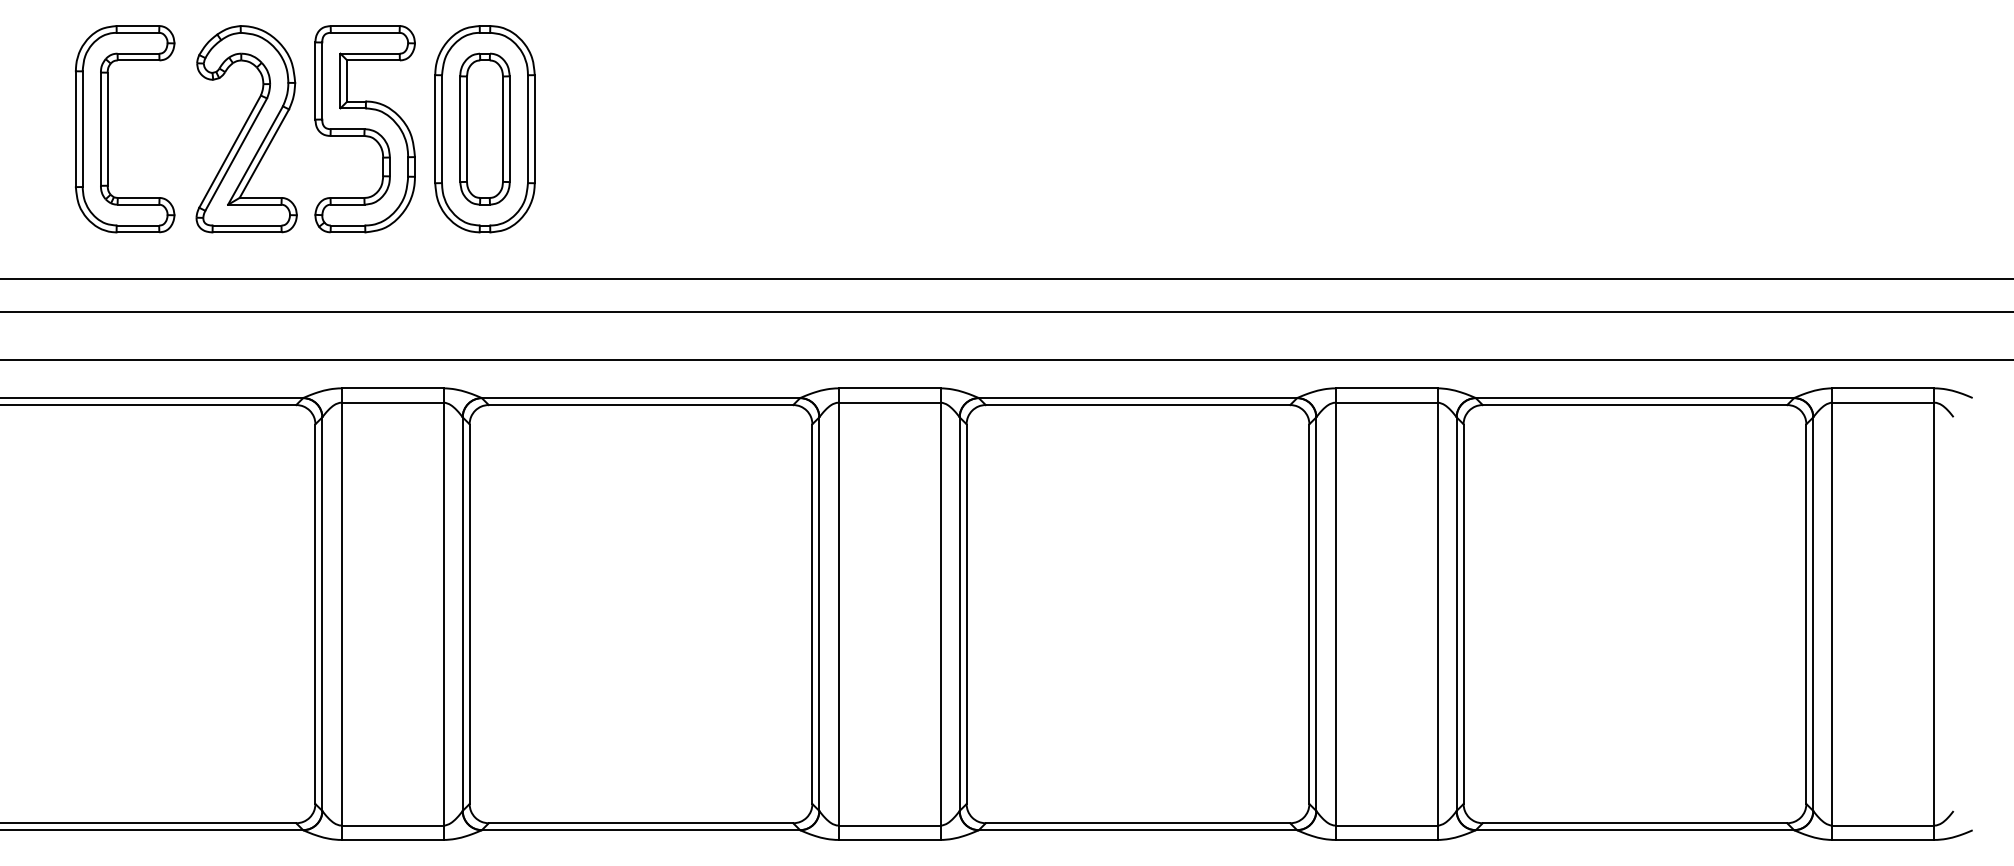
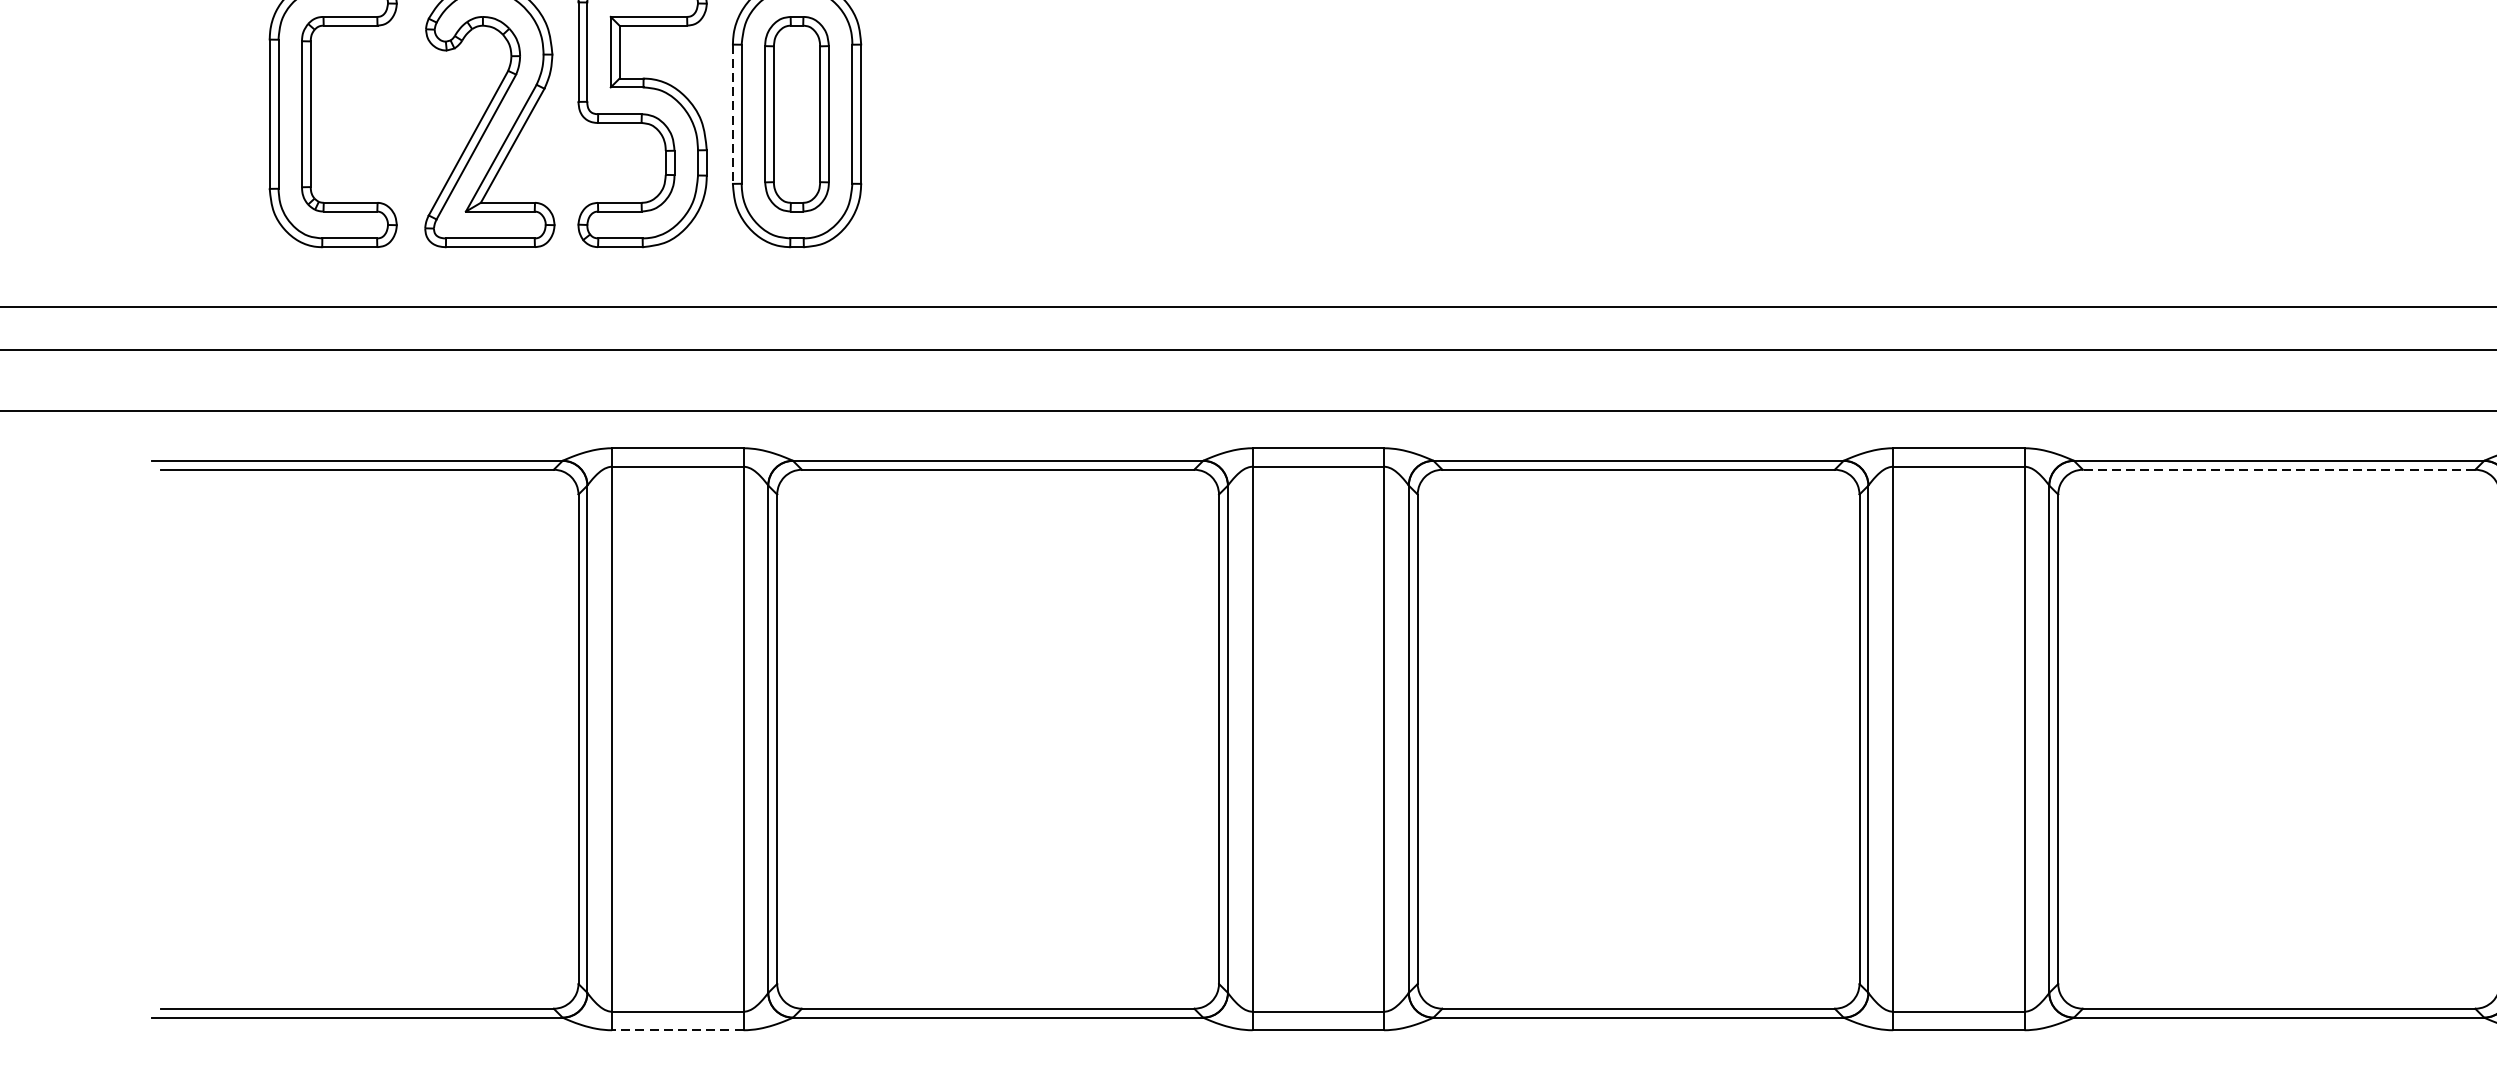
line: (435, 129) -> (733, 114), solid -> dashed
line: (1634, 405) -> (2278, 470), solid -> dashed
line: (392, 839) -> (677, 1029), solid -> dashed

